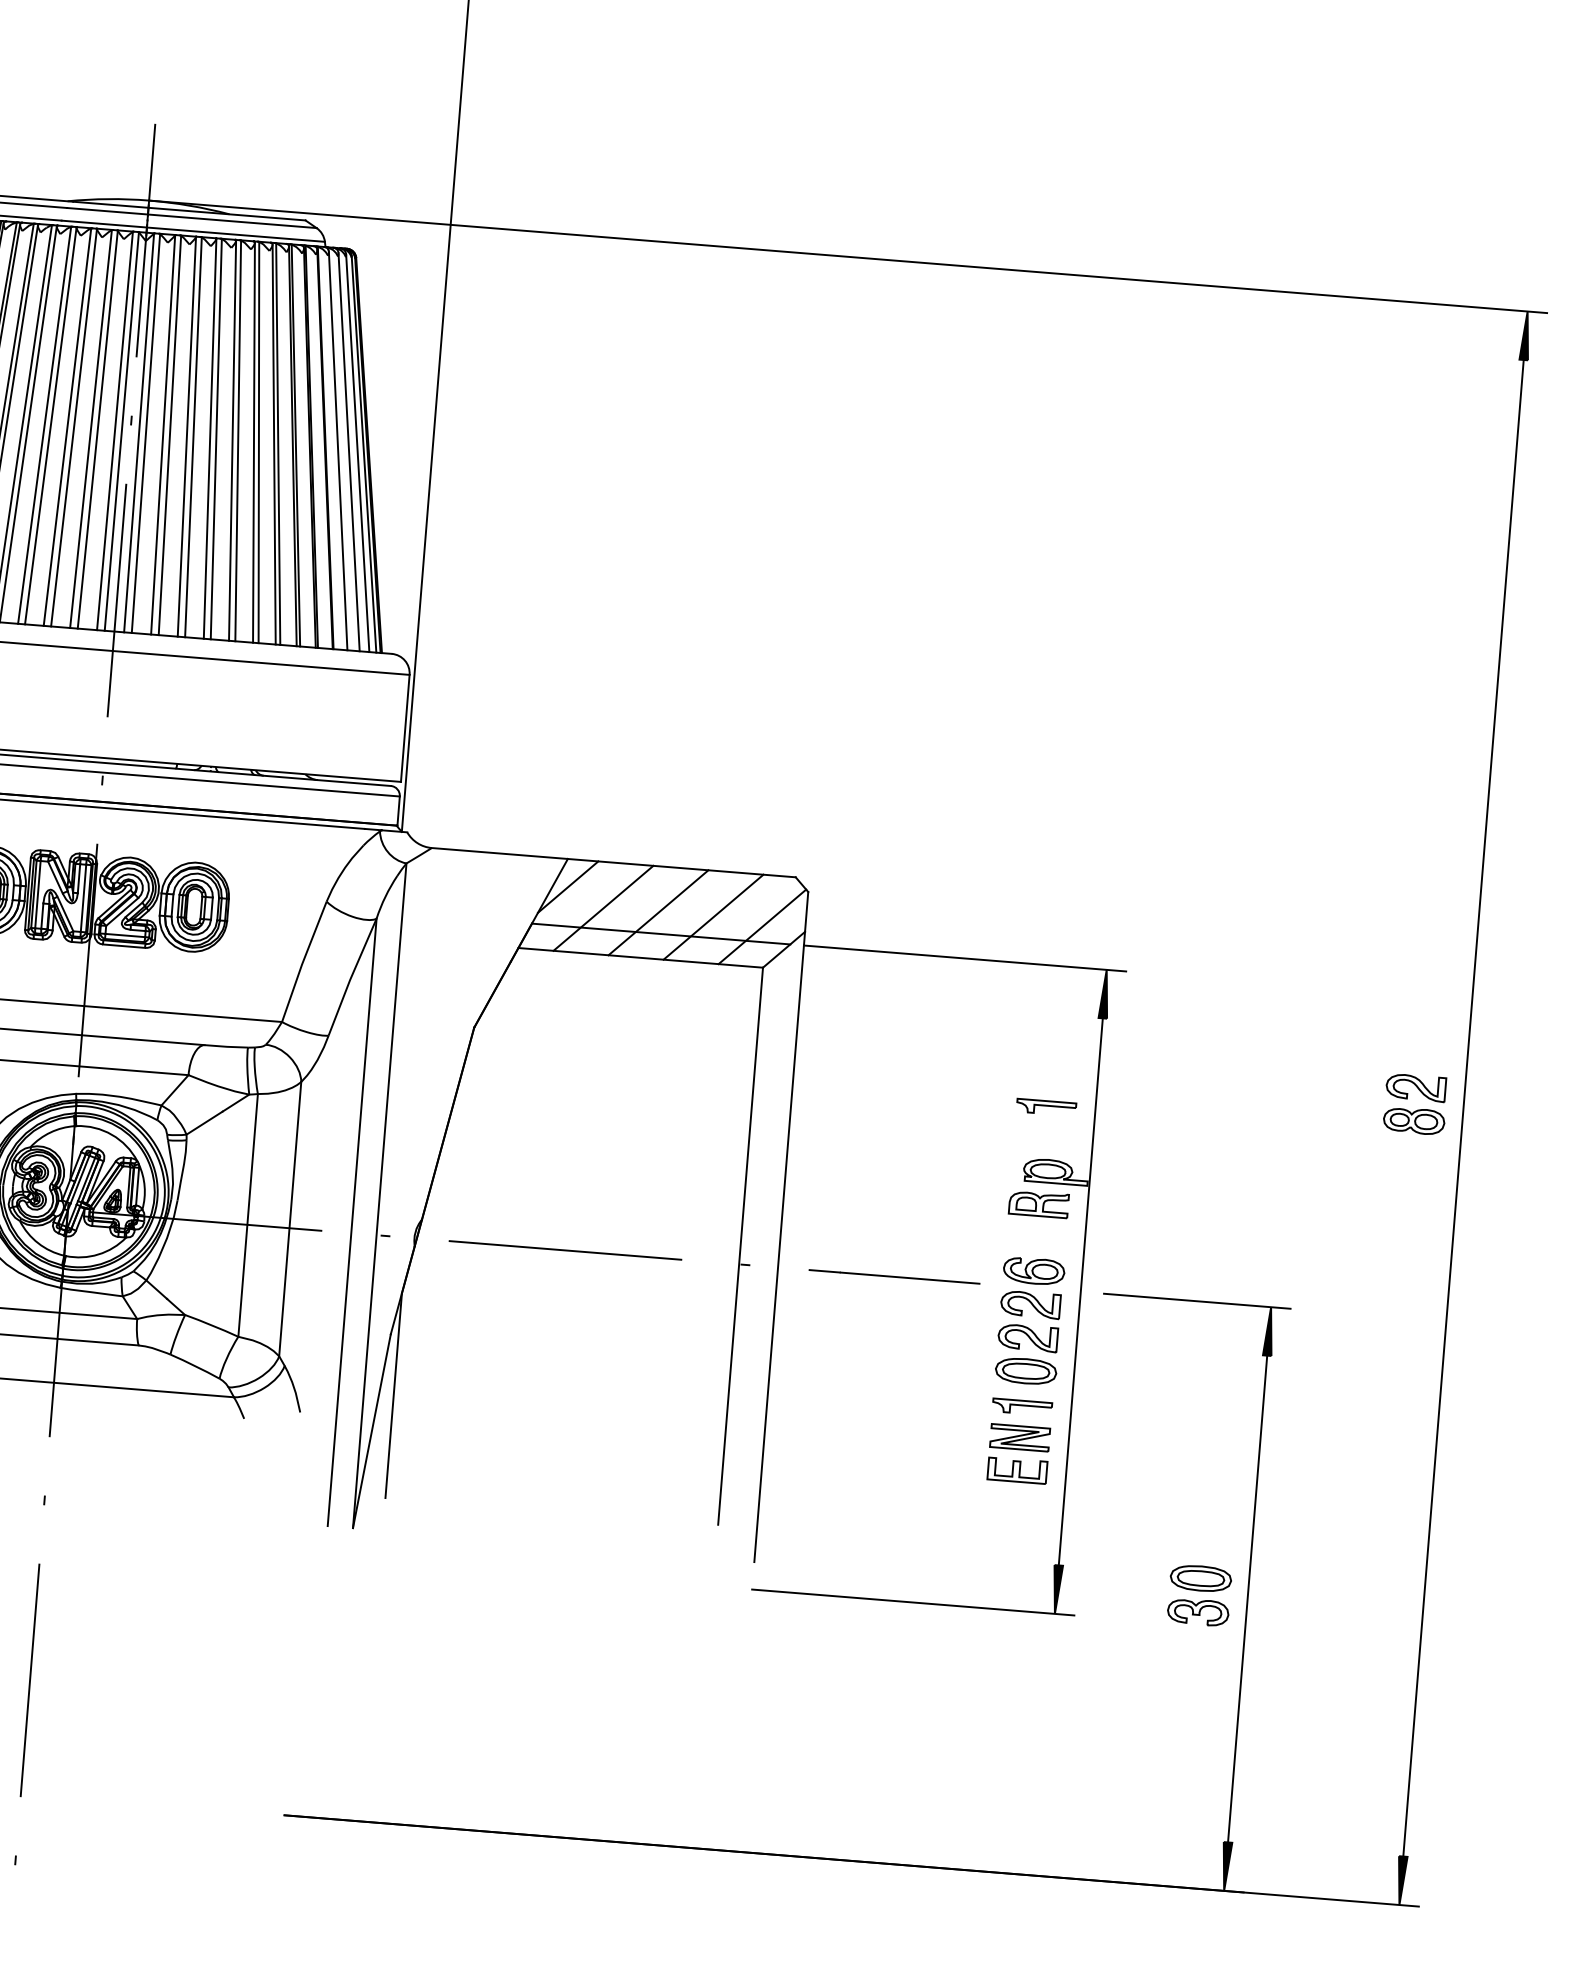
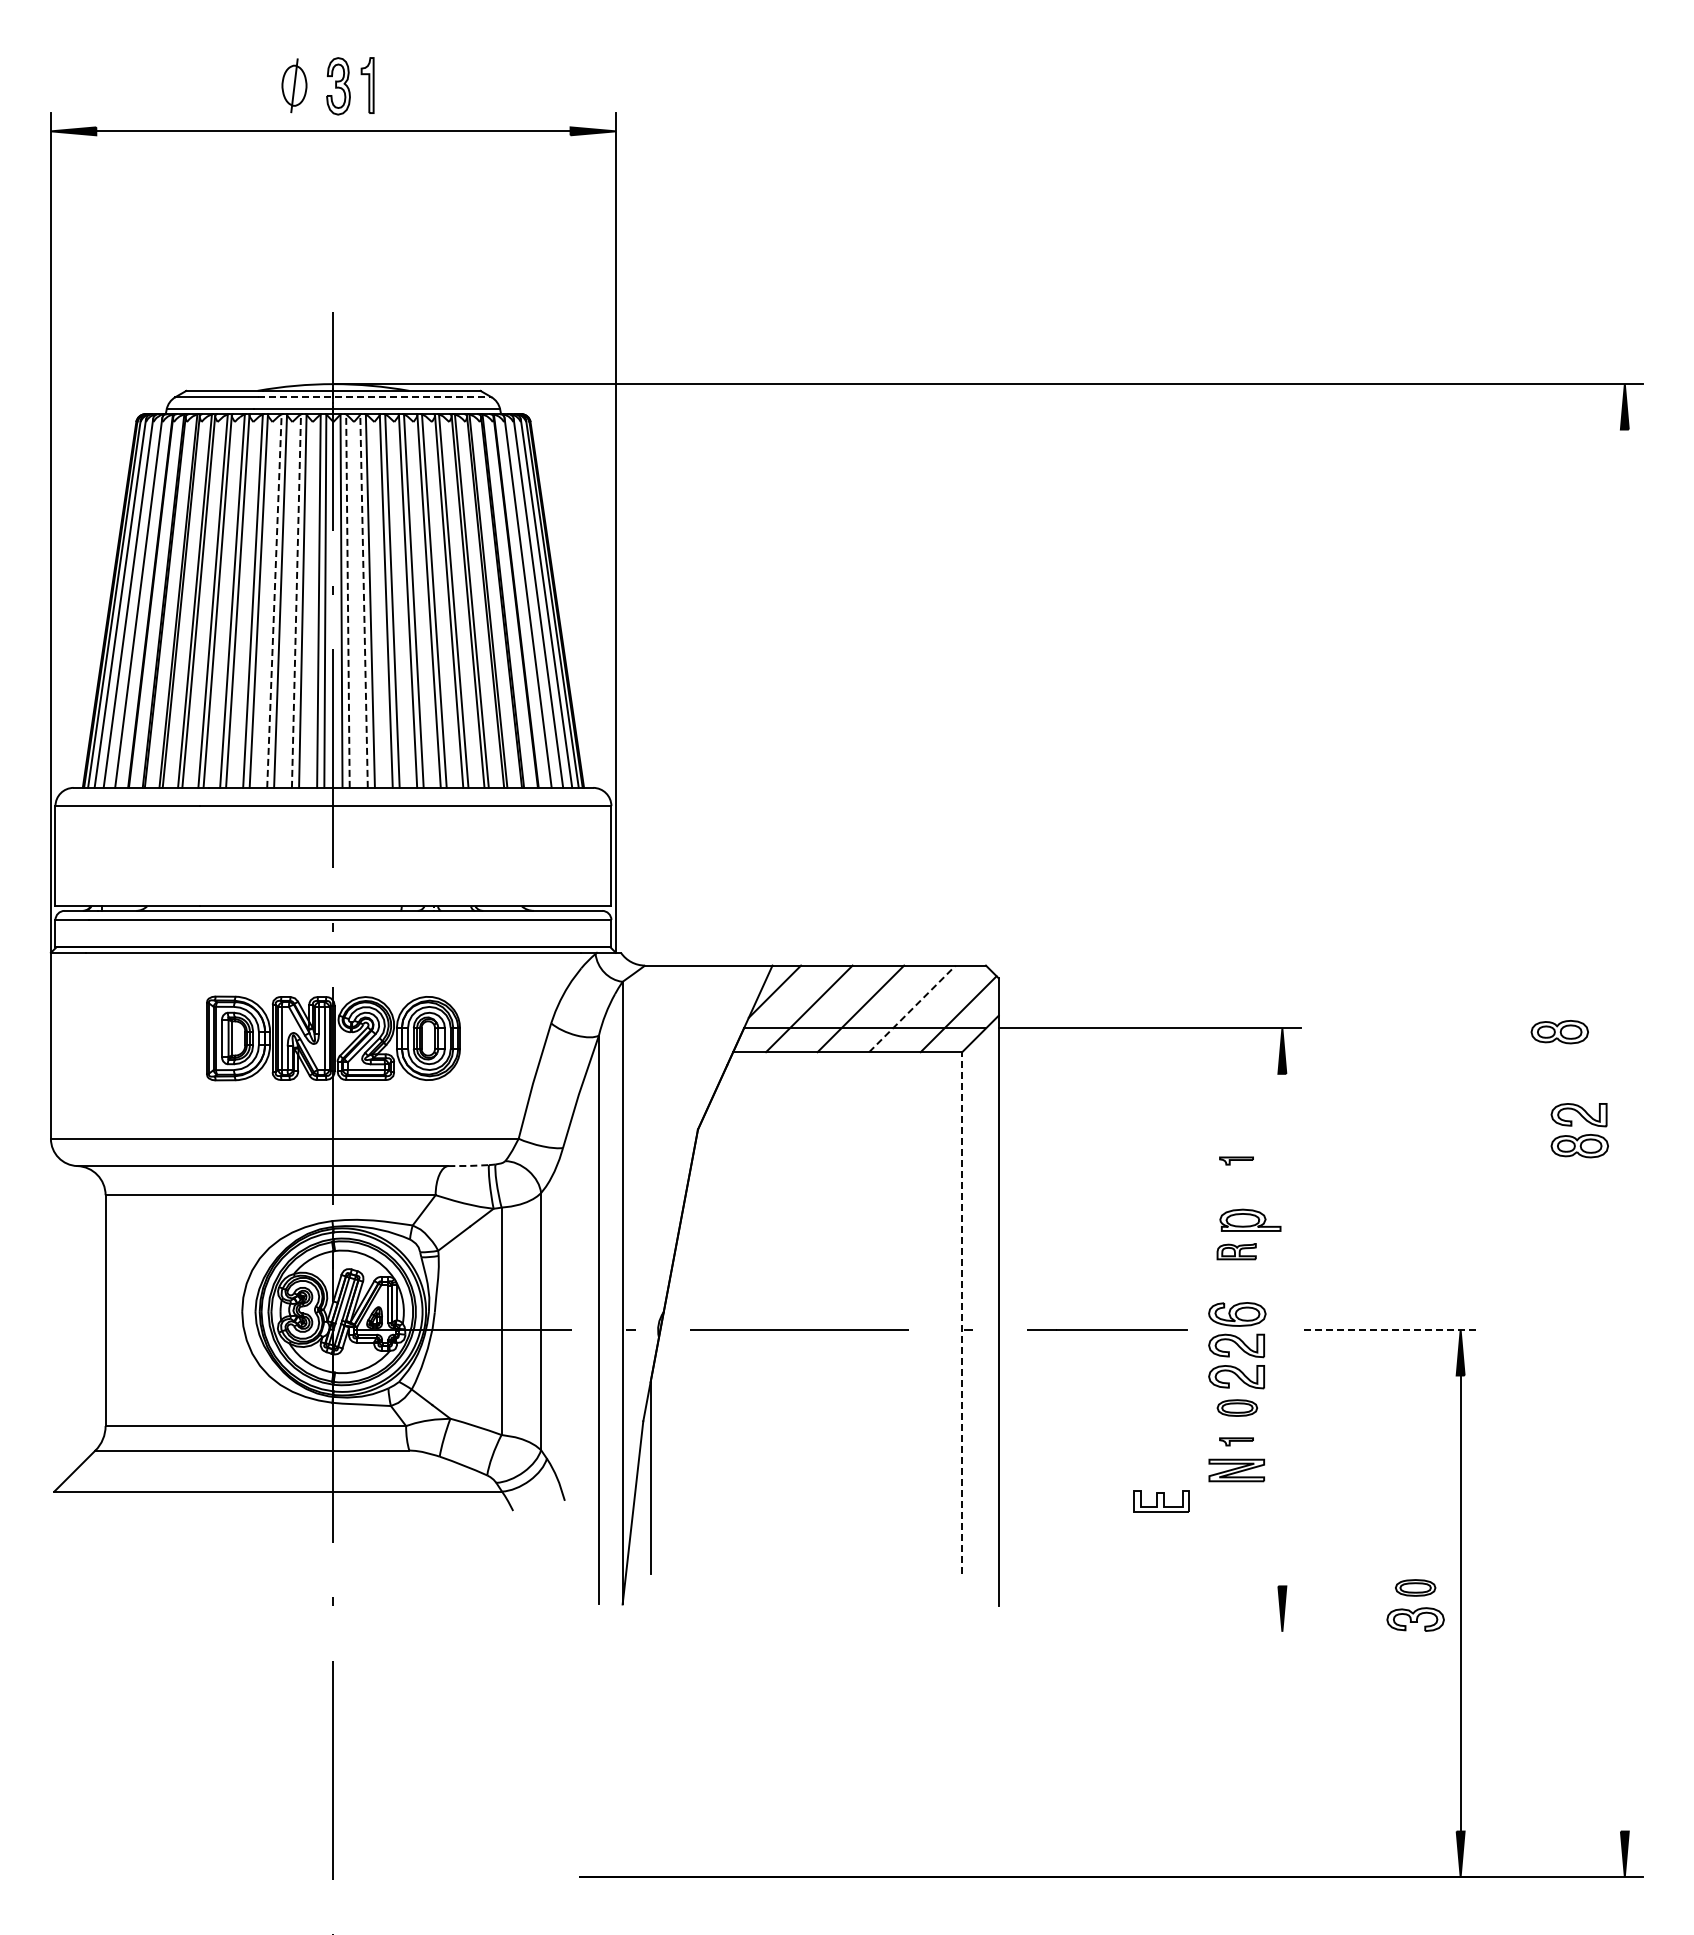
line: (191, 218) -> (374, 397), solid -> dashed
line: (67, 427) -> (274, 601), solid -> dashed
line: (91, 429) -> (296, 601), solid -> dashed
line: (145, 433) -> (347, 601), solid -> dashed
line: (163, 435) -> (364, 601), solid -> dashed
line: (713, 916) -> (912, 1008), solid -> dashed
part: (1402, 997) -> (1559, 1032), added
line: (227, 1046) -> (469, 1165), solid -> dashed
part: (1046, 1106) -> (1236, 1160), size x0.6
line: (1463, 1108) -> (1624, 1130), removed
part: (1038, 1204) -> (1236, 1251), size x0.7
line: (740, 1246) -> (962, 1313), solid -> dashed
line: (1081, 1291) -> (1282, 1329), removed
line: (1198, 1301) -> (1392, 1330), solid -> dashed
part: (1026, 1370) -> (1237, 1407), size x0.7
part: (1022, 1406) -> (1236, 1441), size x0.6
part: (1017, 1470) -> (1161, 1501), moved
part: (1200, 1578) -> (1415, 1587), size x0.7
line: (913, 1602) -> (1149, 1631), removed

